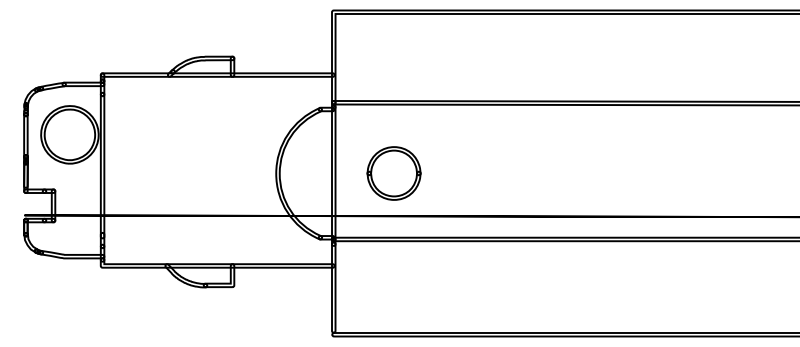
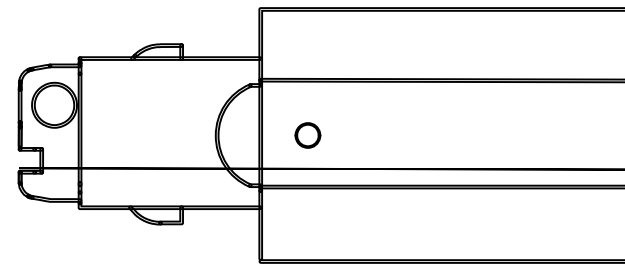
part: (393, 173) -> (307, 135), size x0.6

